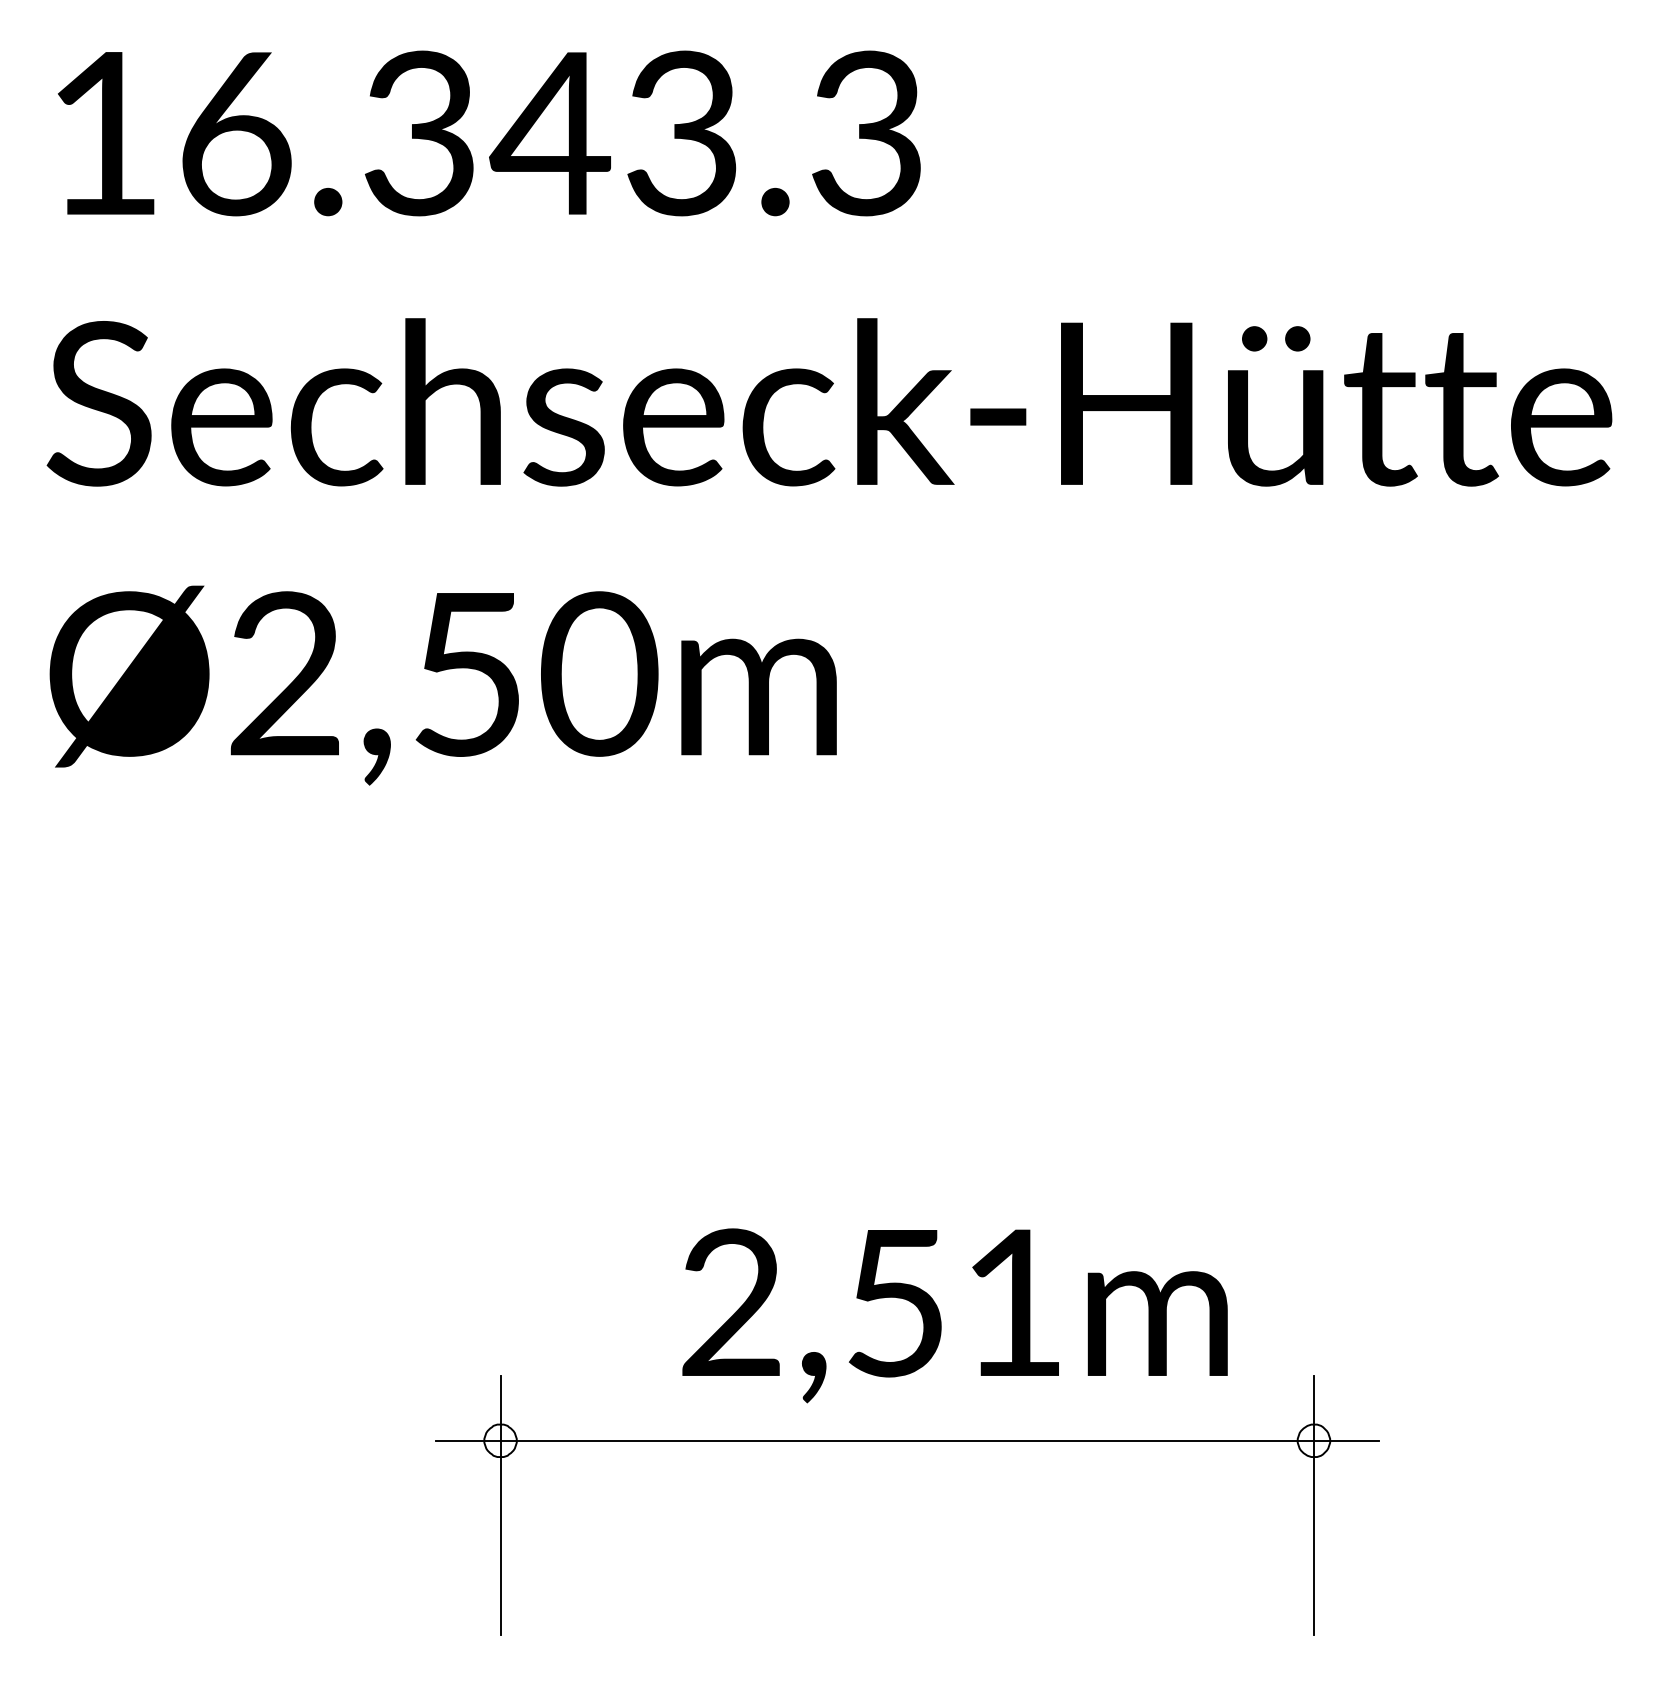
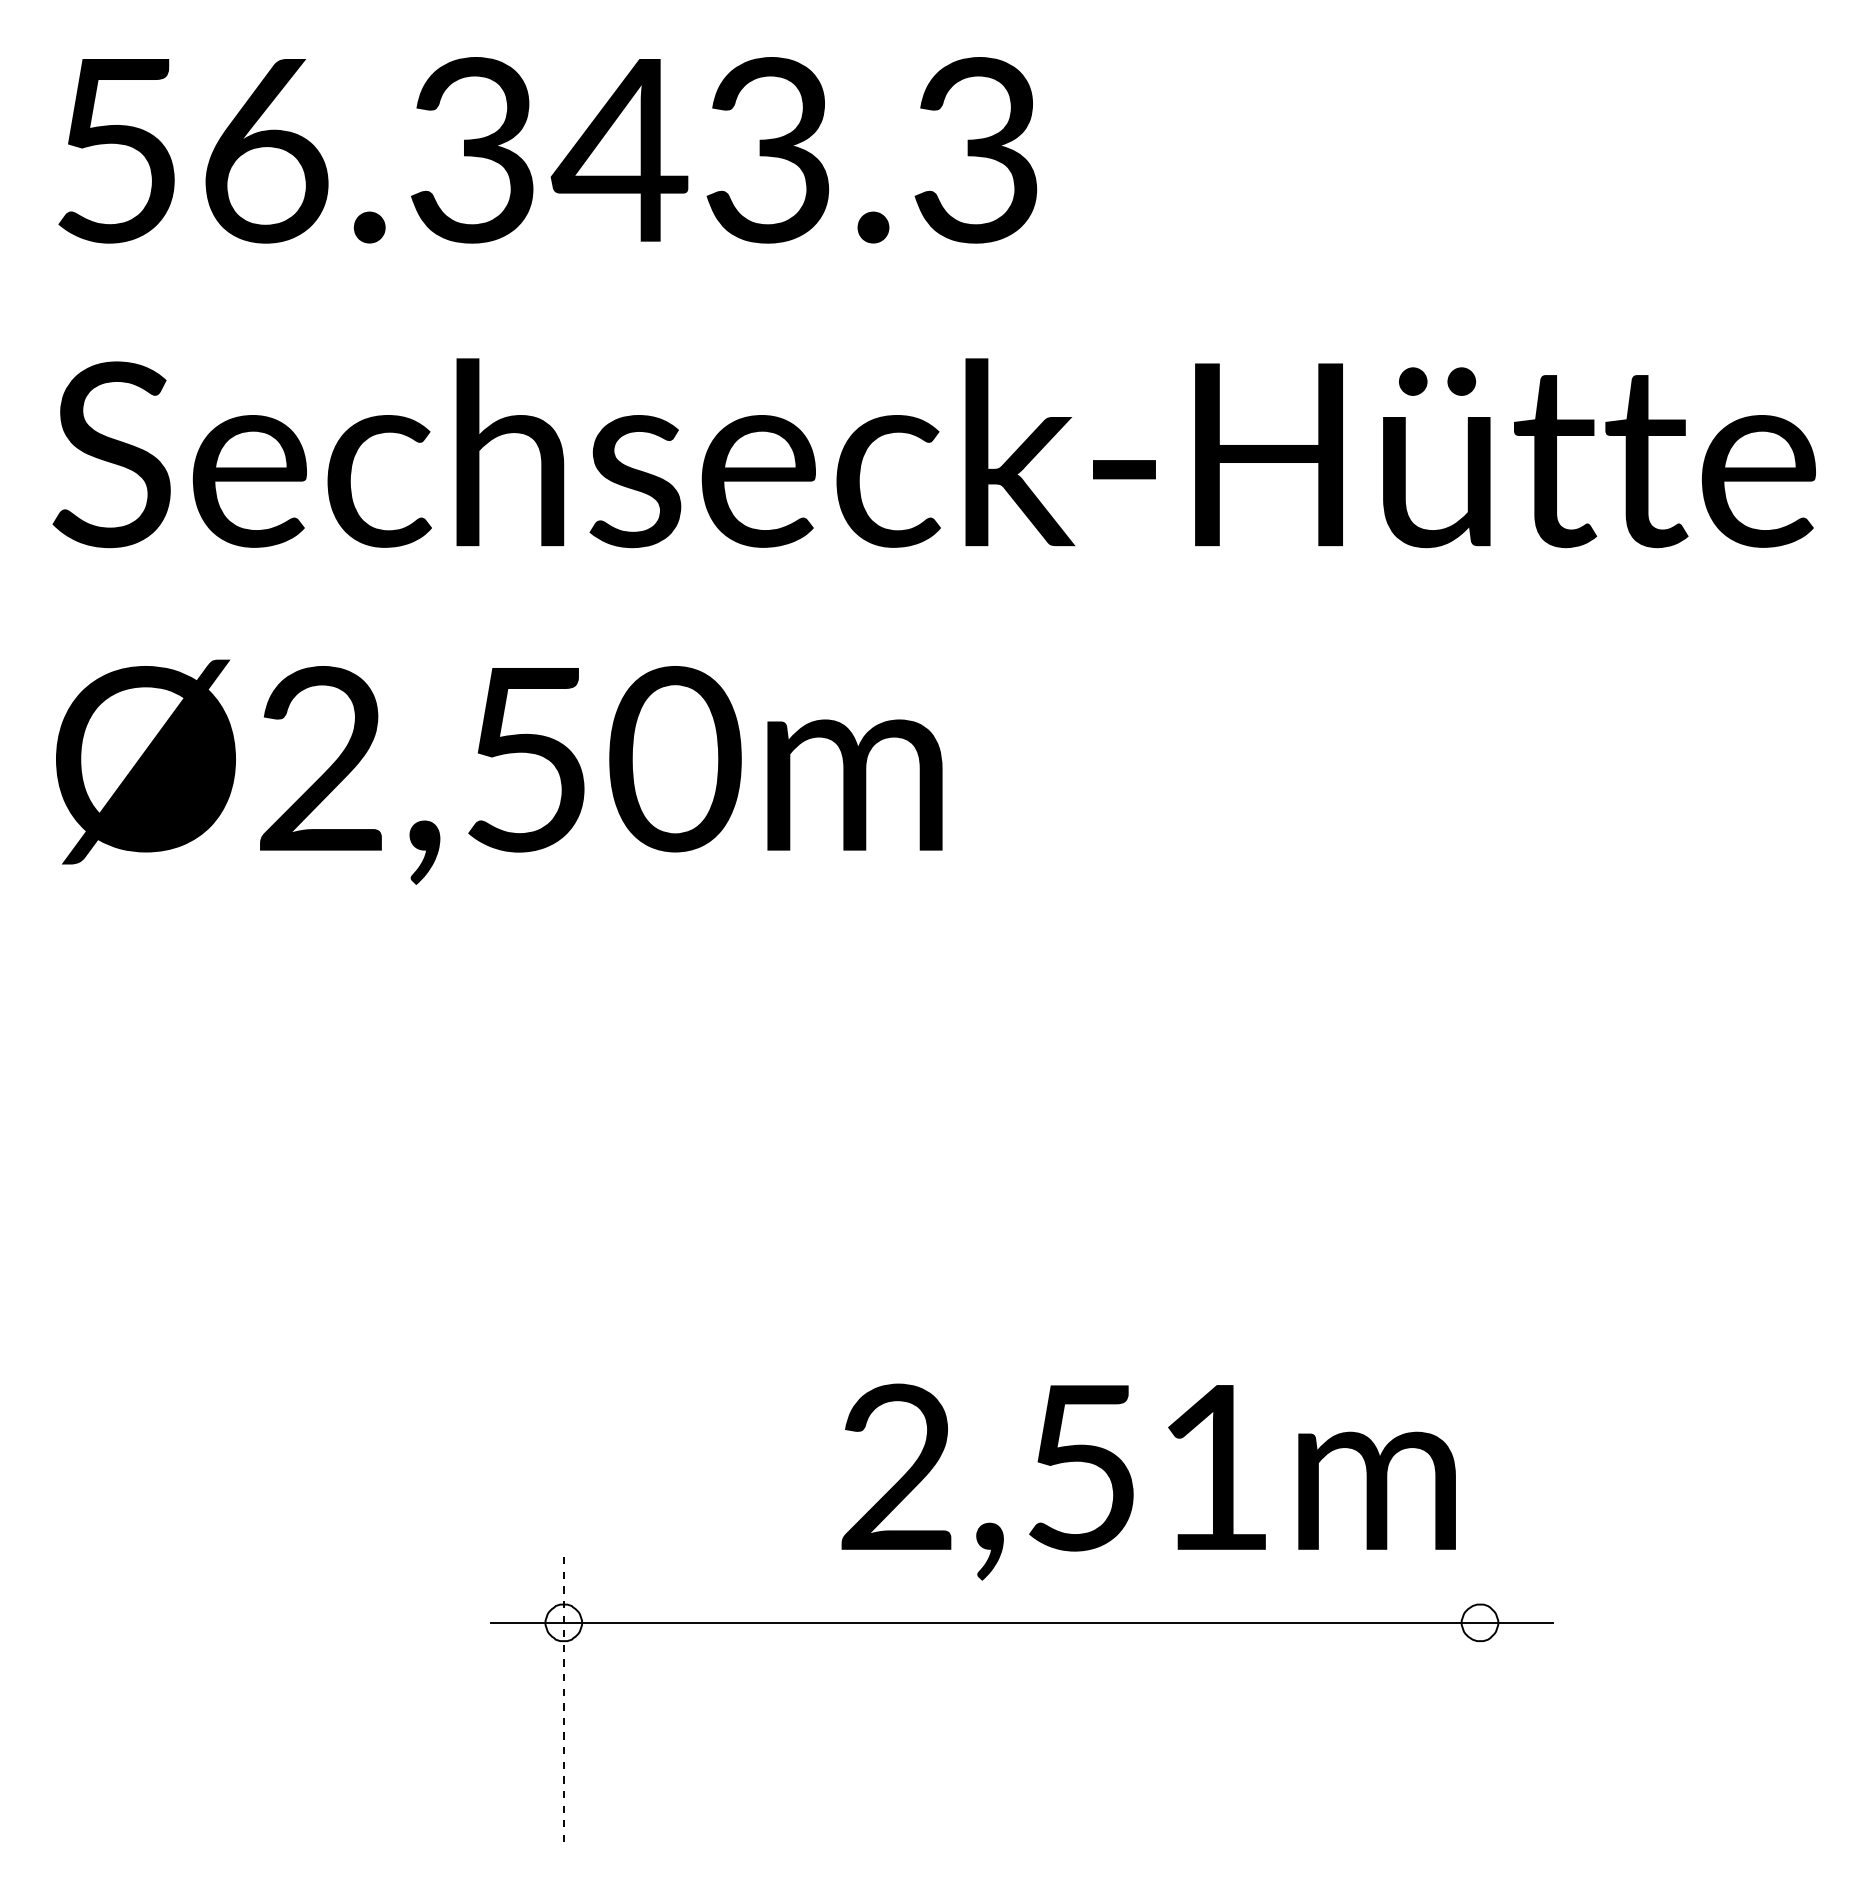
text: (103, 133) -> (116, 150), 16.343.3 -> 56.343.3
text: (954, 1315) -> (1148, 1481), moved
line: (500, 1505) -> (563, 1695), solid -> dashed
line: (1313, 1505) -> (1479, 1695), removed

